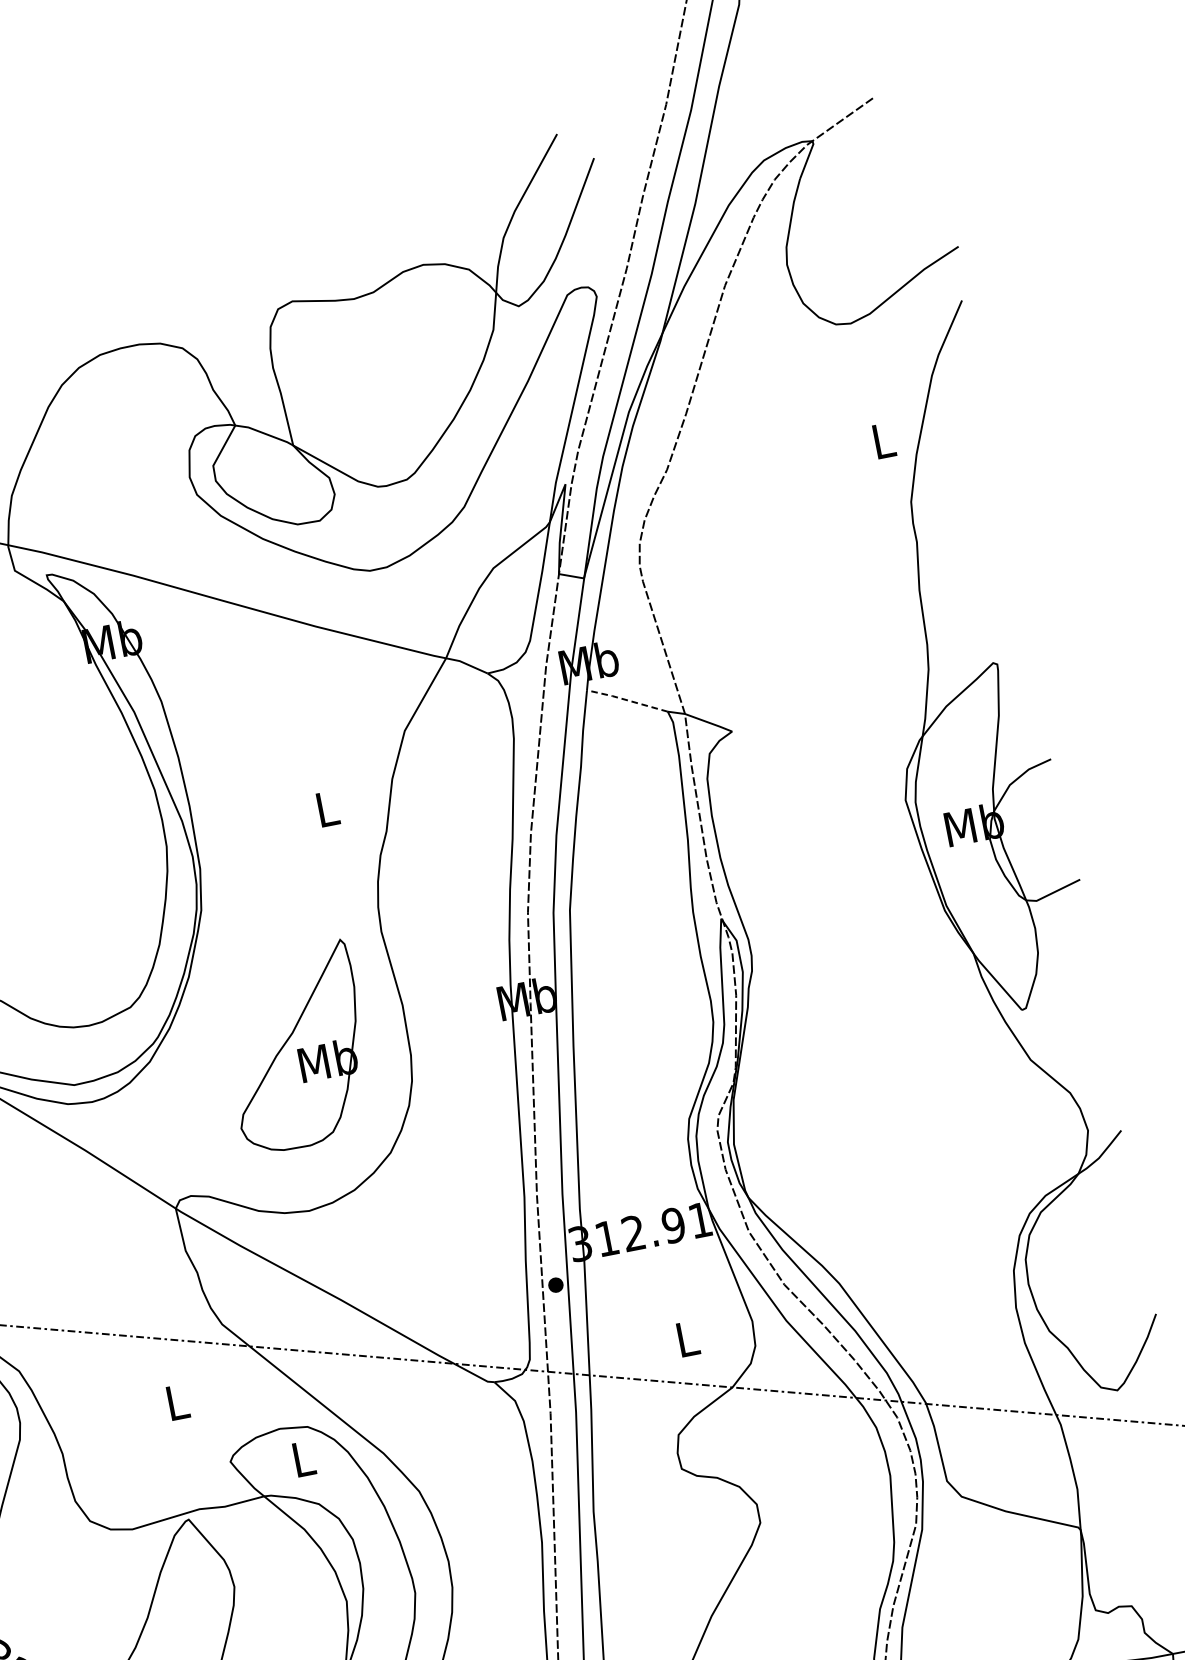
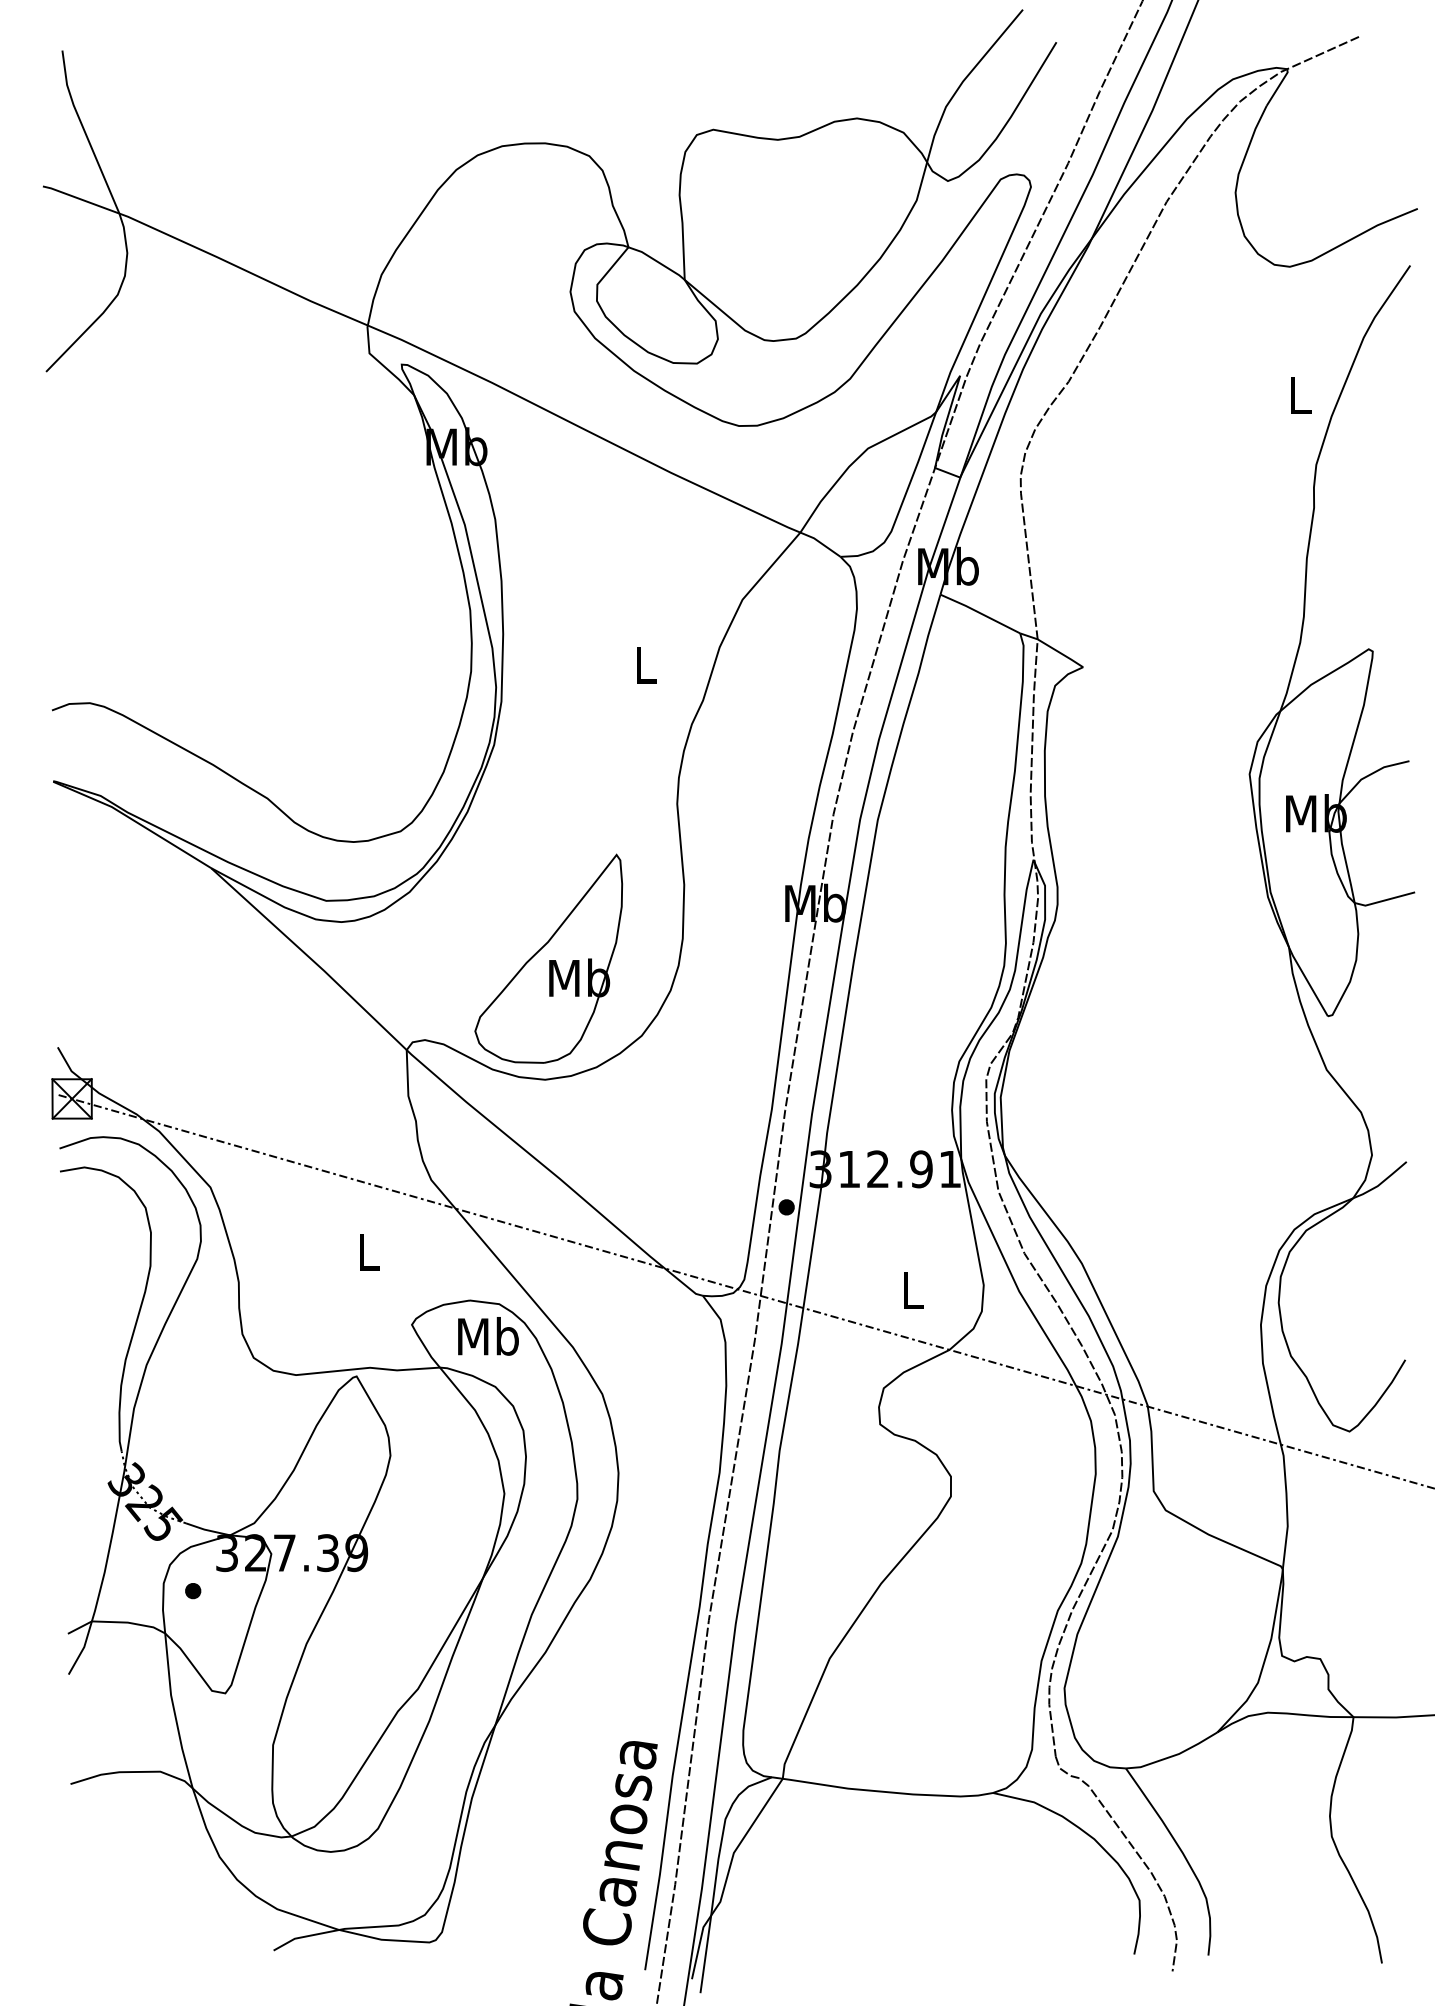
line: (627, 700) -> (980, 613), dashed -> solid
part: (295, 1048) -> (548, 958), moved
text: (303, 1458) -> (488, 1336), L -> Mb

